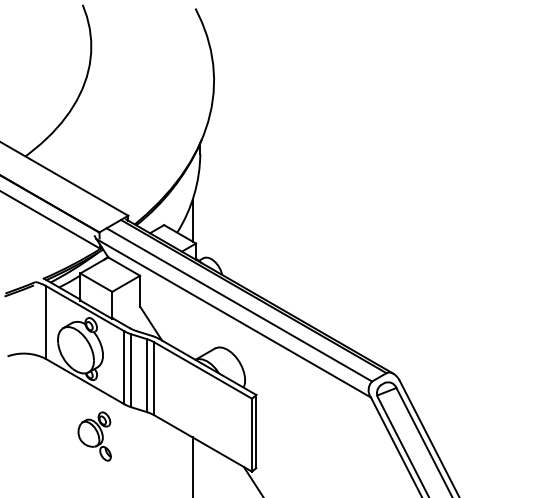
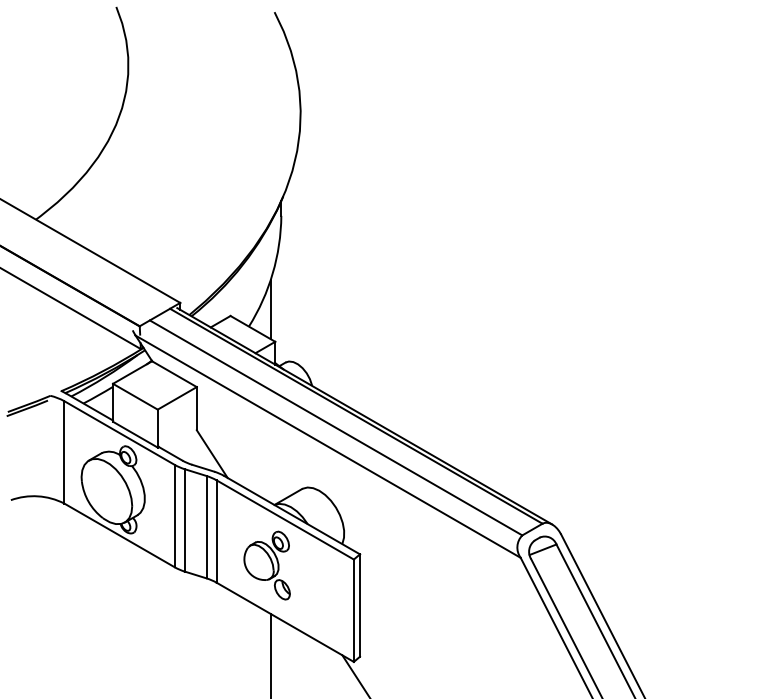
part: (94, 436) -> (266, 565), moved

